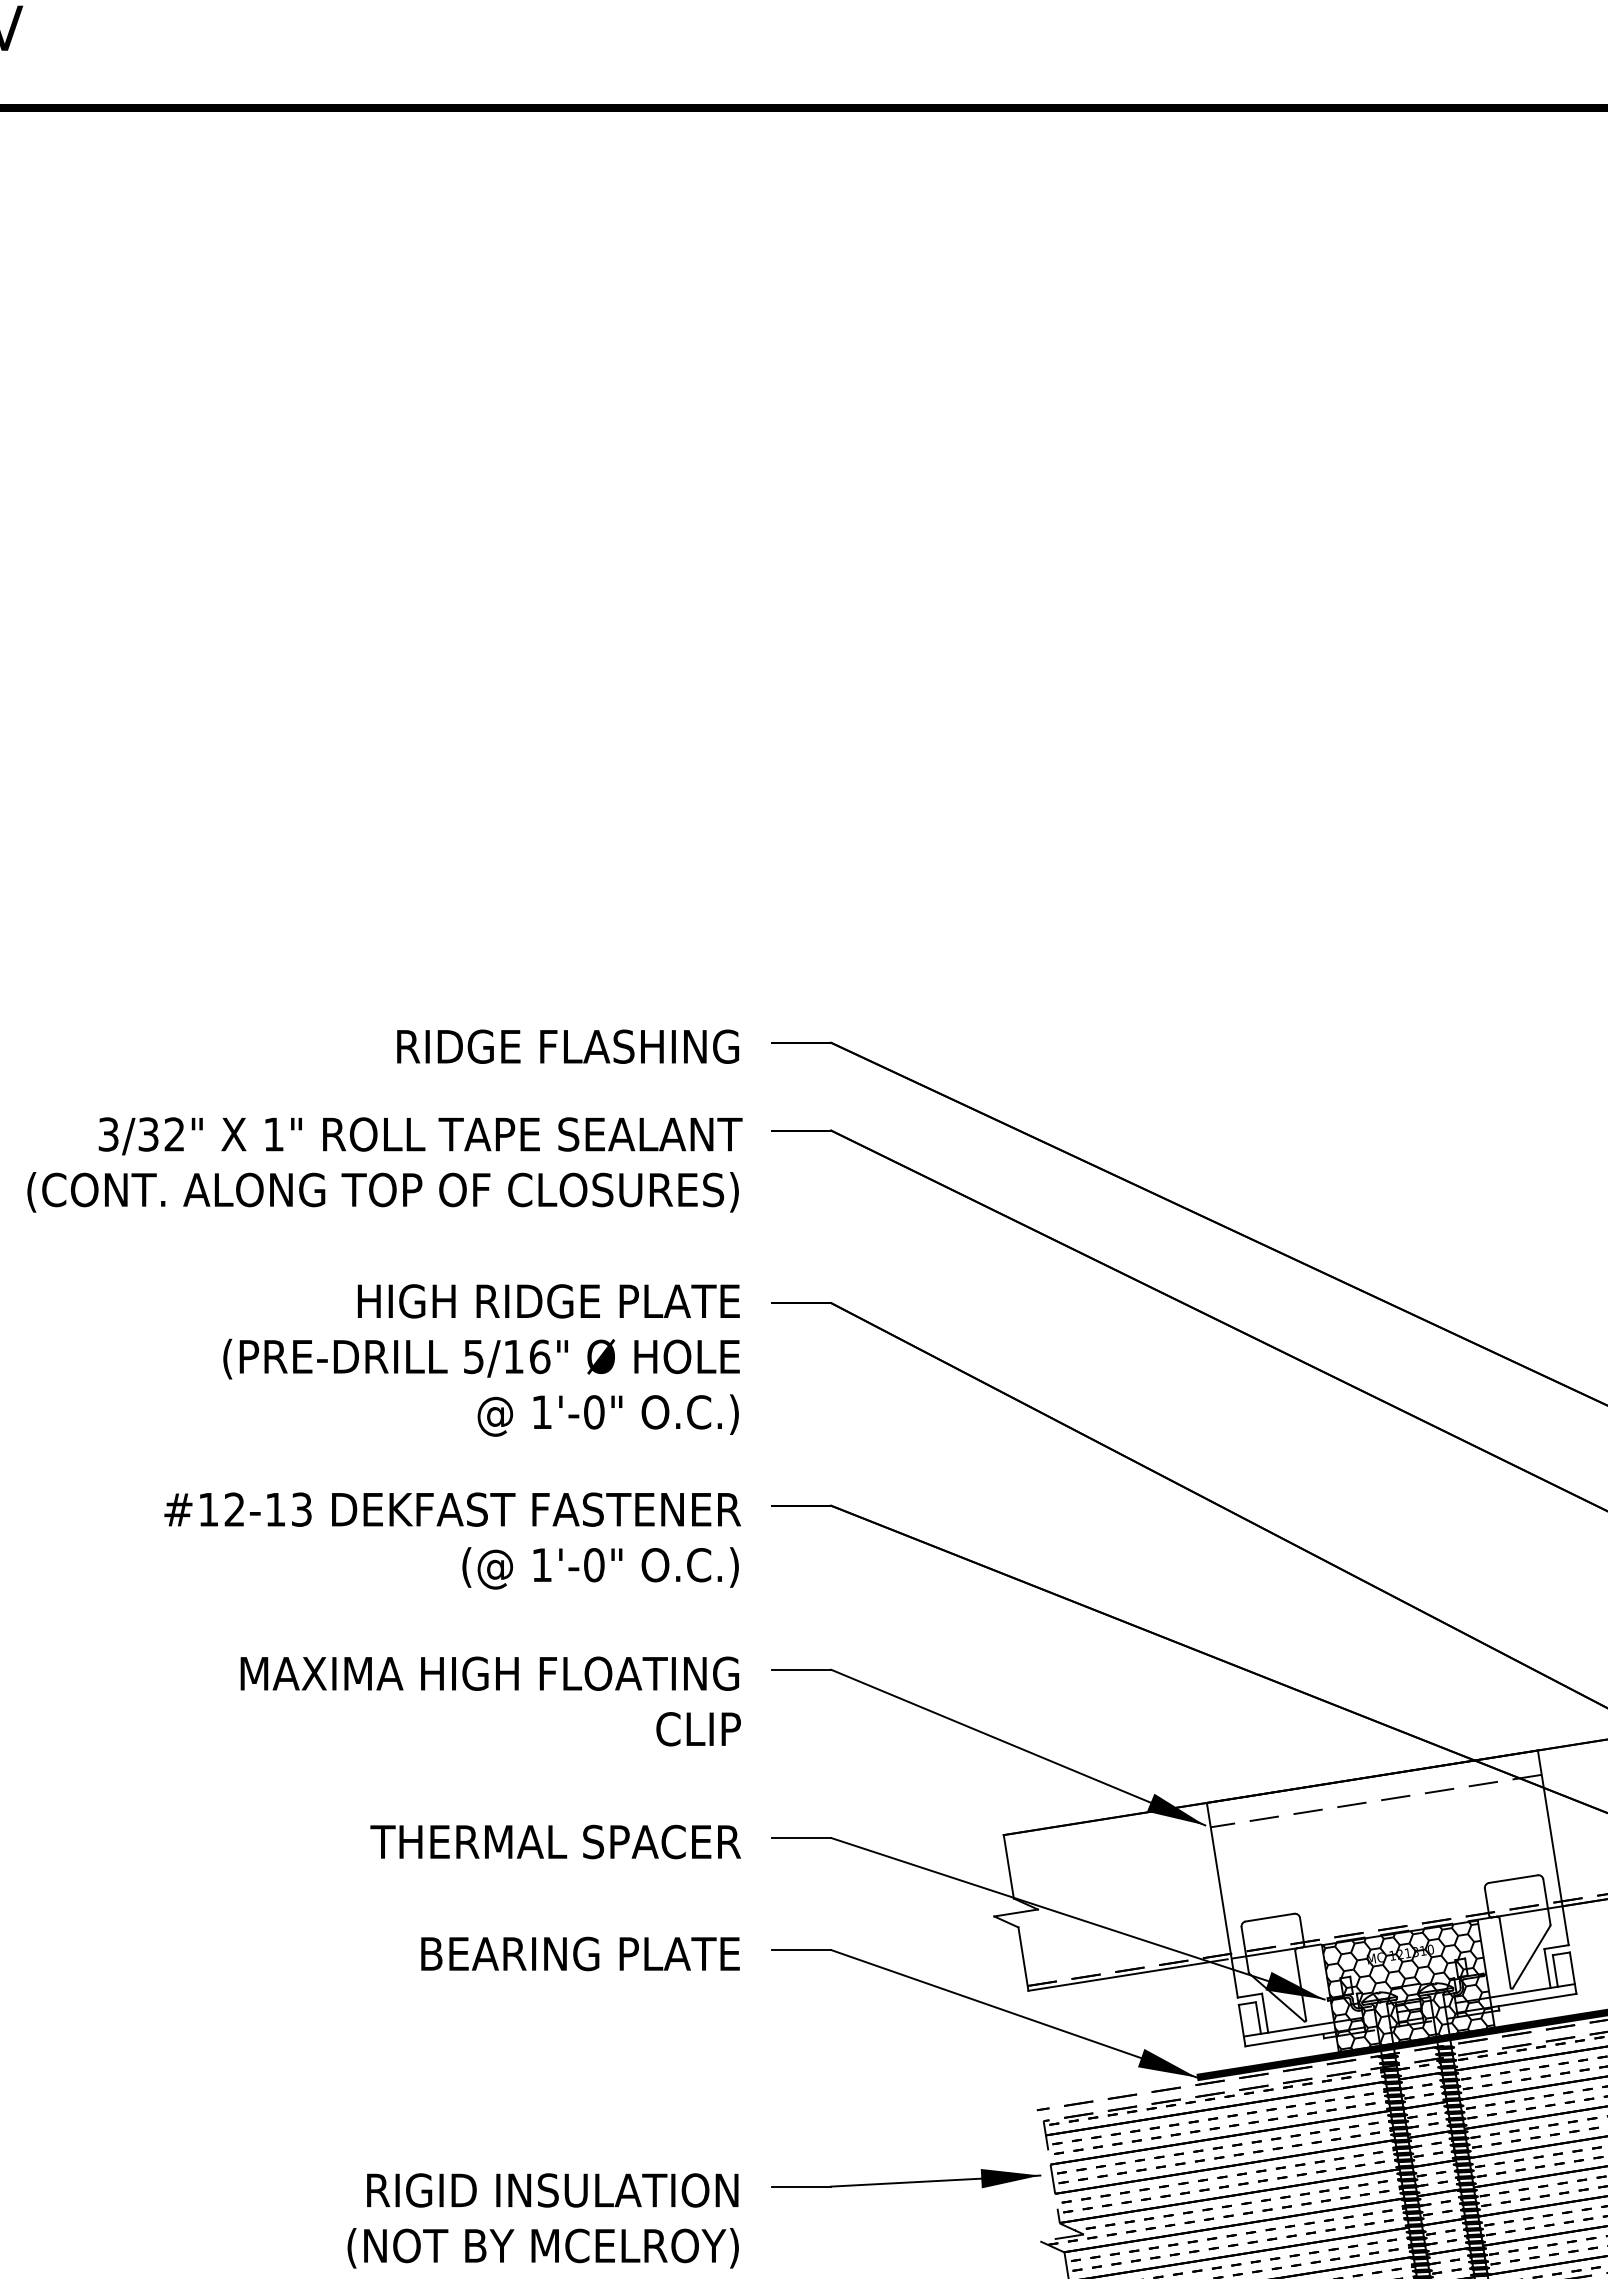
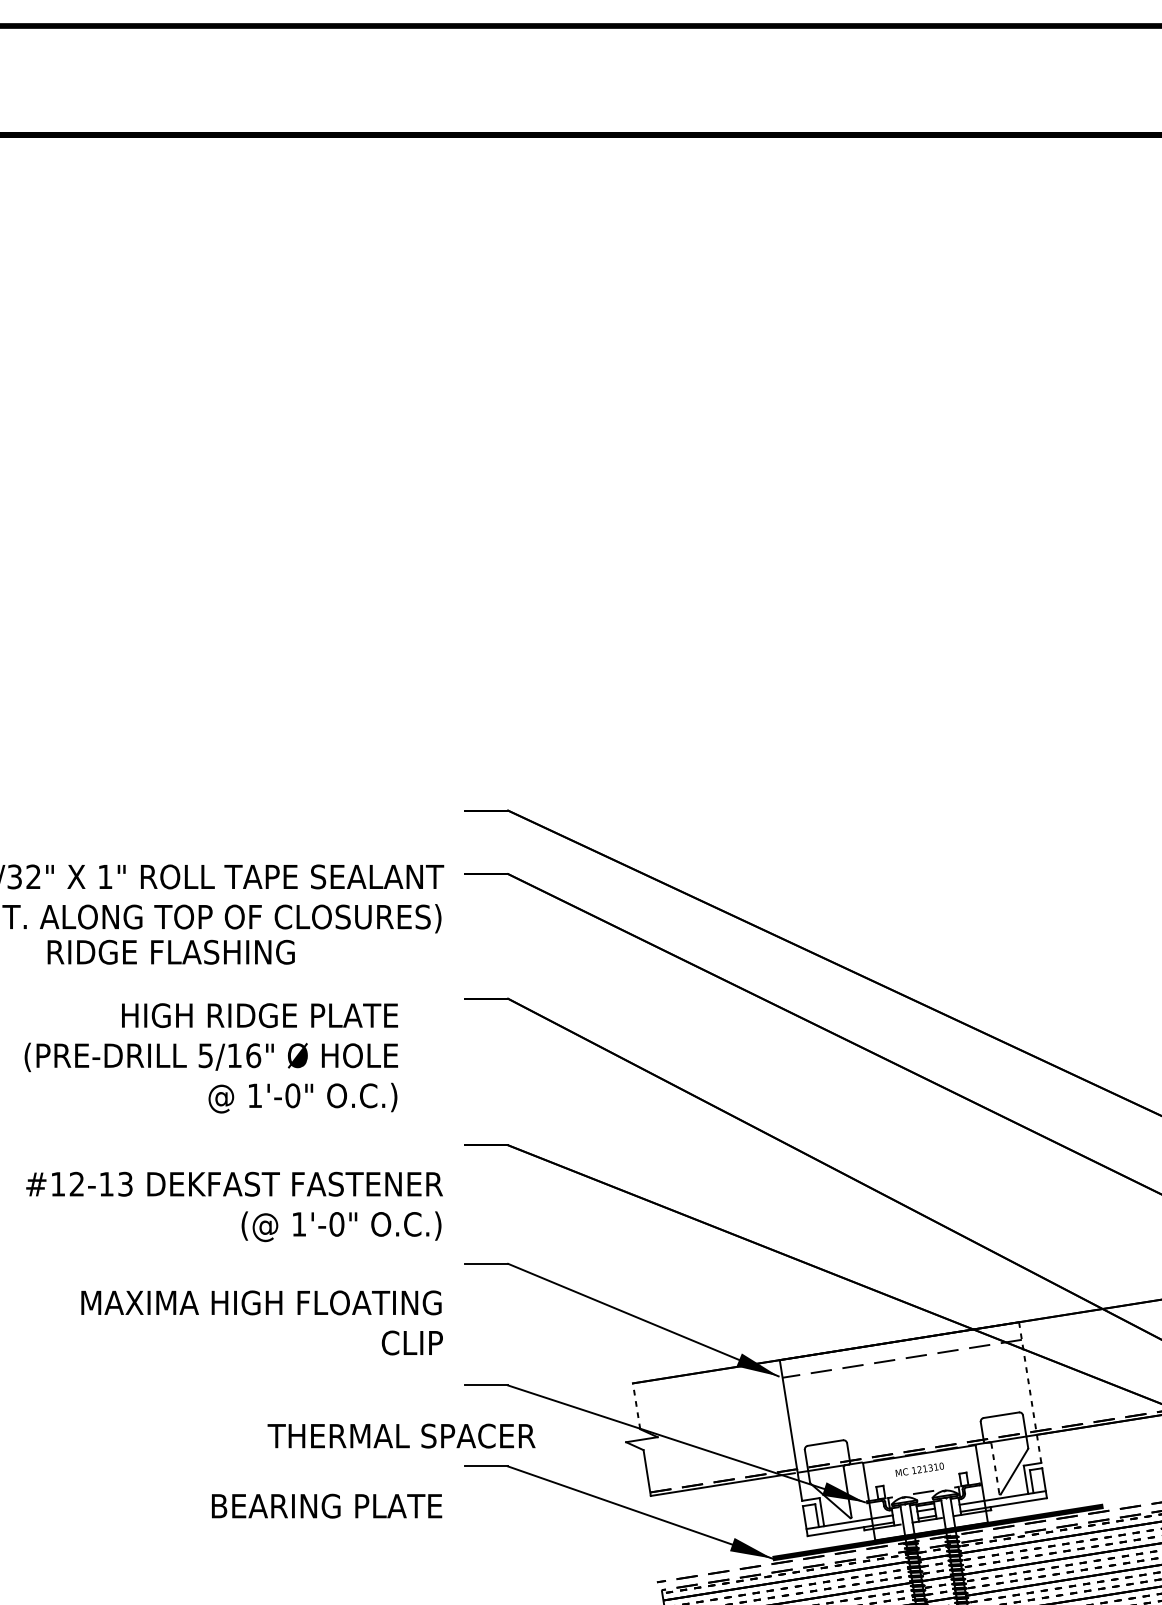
text: (567, 1046) -> (170, 952), moved
text: (481, 1360) -> (211, 1058), moved
text: (452, 1540) -> (234, 1206), moved
text: (490, 1701) -> (261, 1322), moved
text: (555, 1841) -> (401, 1435), moved
line: (1553, 1847) -> (1030, 1392), solid -> dashed
line: (1008, 1866) -> (636, 1406), solid -> dashed
text: (580, 1953) -> (326, 1505), moved
line: (1505, 1953) -> (995, 1468), solid -> dashed
hatch: (1408, 1986) -> (925, 1492), removed

